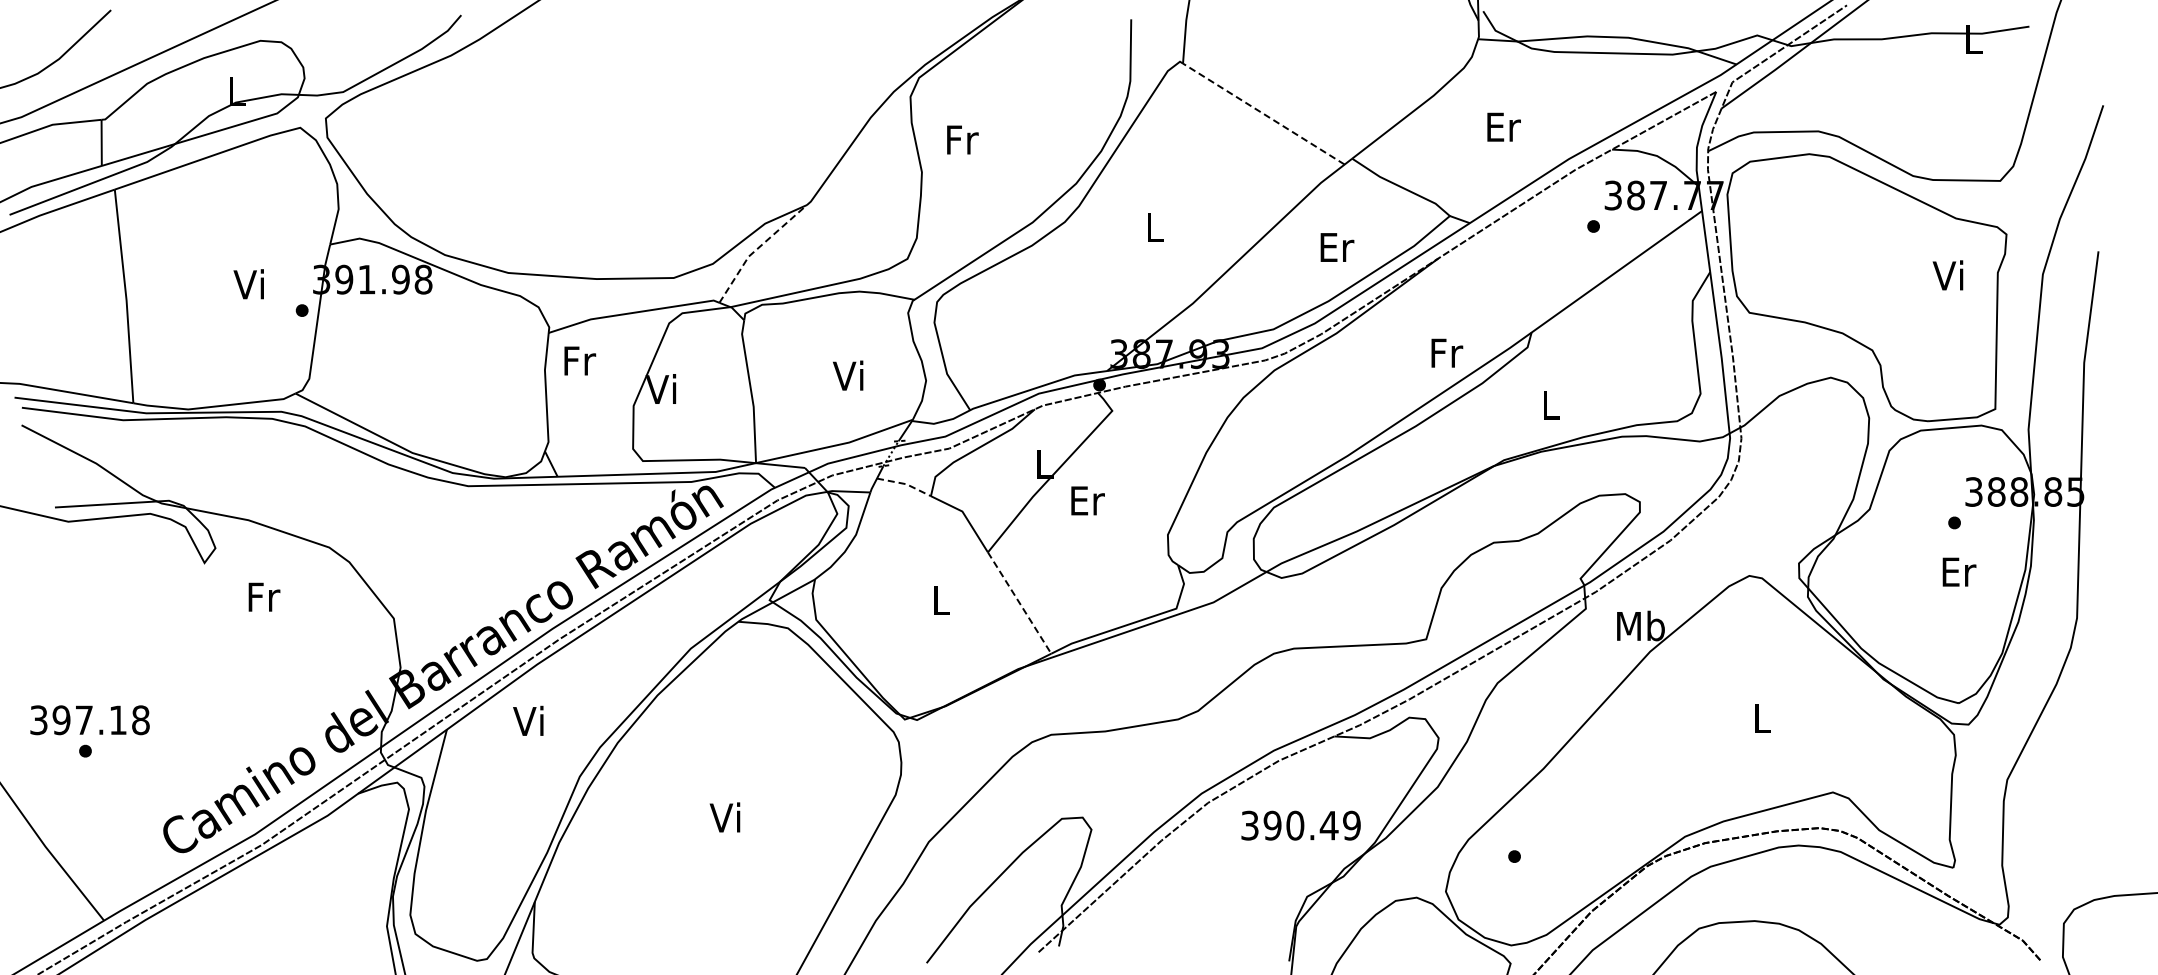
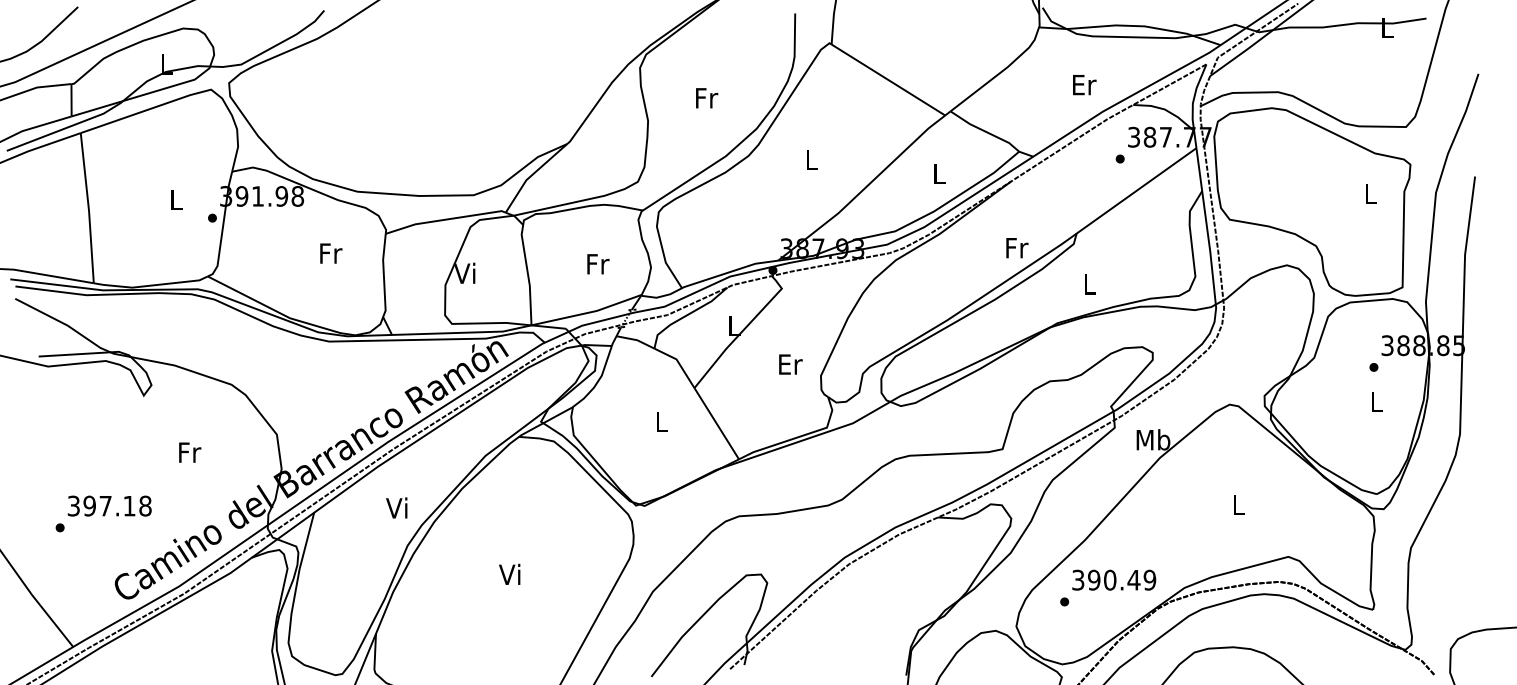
line: (1263, 113) -> (888, 79), dashed -> solid
text: (1503, 126) -> (1084, 84), moved
text: (962, 139) -> (706, 97), moved
text: (1337, 247) -> (940, 173), Er -> L
line: (756, 249) -> (531, 175), dashed -> solid
text: (1947, 275) -> (1368, 193), Vi -> L
text: (248, 284) -> (174, 199), Vi -> L
text: (580, 360) -> (331, 253), moved
text: (850, 375) -> (597, 263), Vi -> Fr
line: (905, 484) -> (636, 340), dashed -> solid
text: (1087, 500) -> (790, 364), moved
text: (1959, 571) -> (1377, 401), Er -> L
text: (264, 596) -> (190, 452), moved
line: (1019, 603) -> (716, 424), dashed -> solid
text: (89, 720) -> (109, 506), moved
text: (528, 720) -> (396, 507), moved
text: (1300, 825) -> (1113, 580), moved

